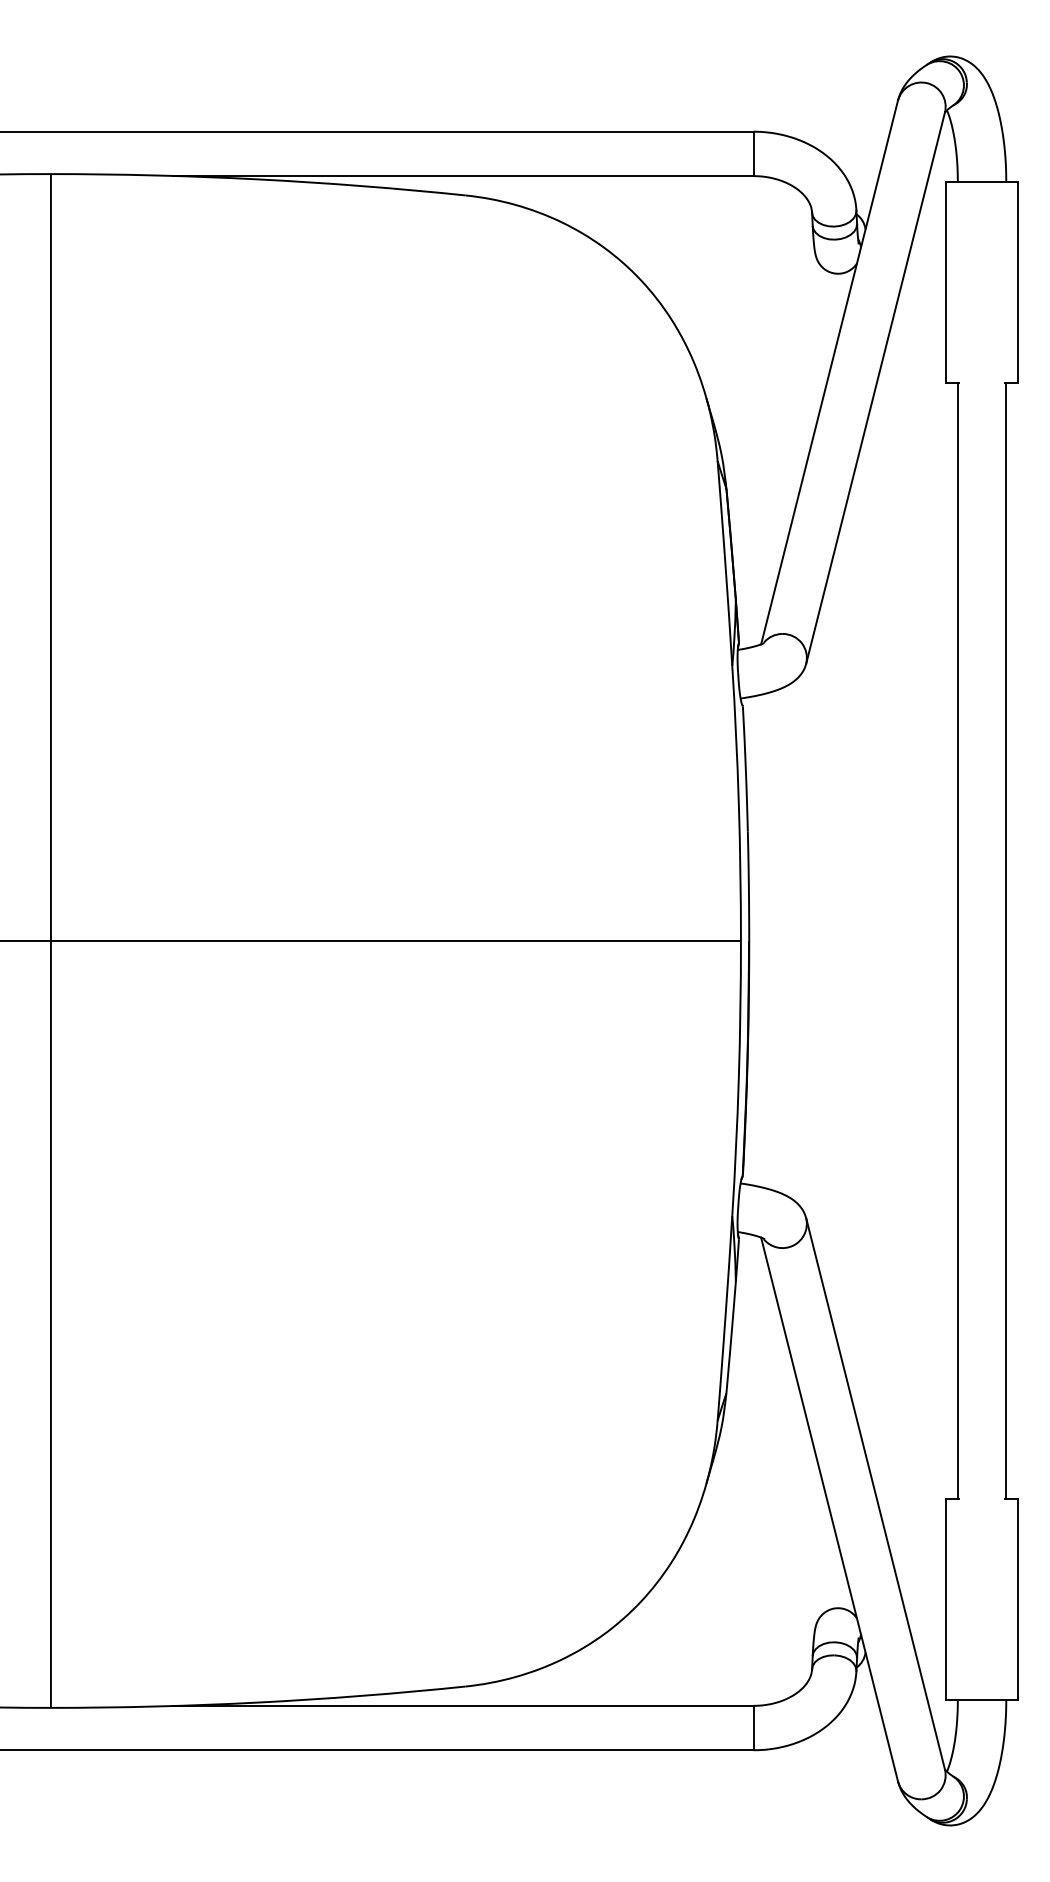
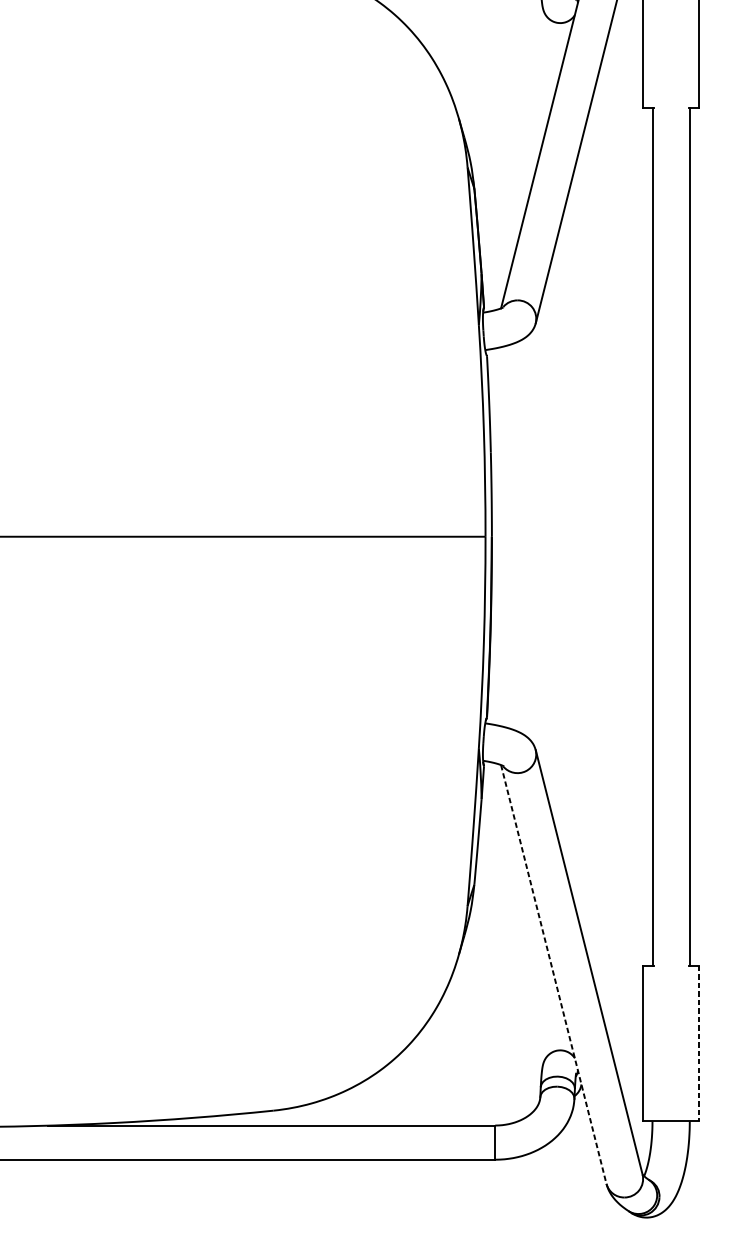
line: (829, 1510) -> (553, 975), solid -> dashed
line: (1018, 1599) -> (699, 1043), solid -> dashed

